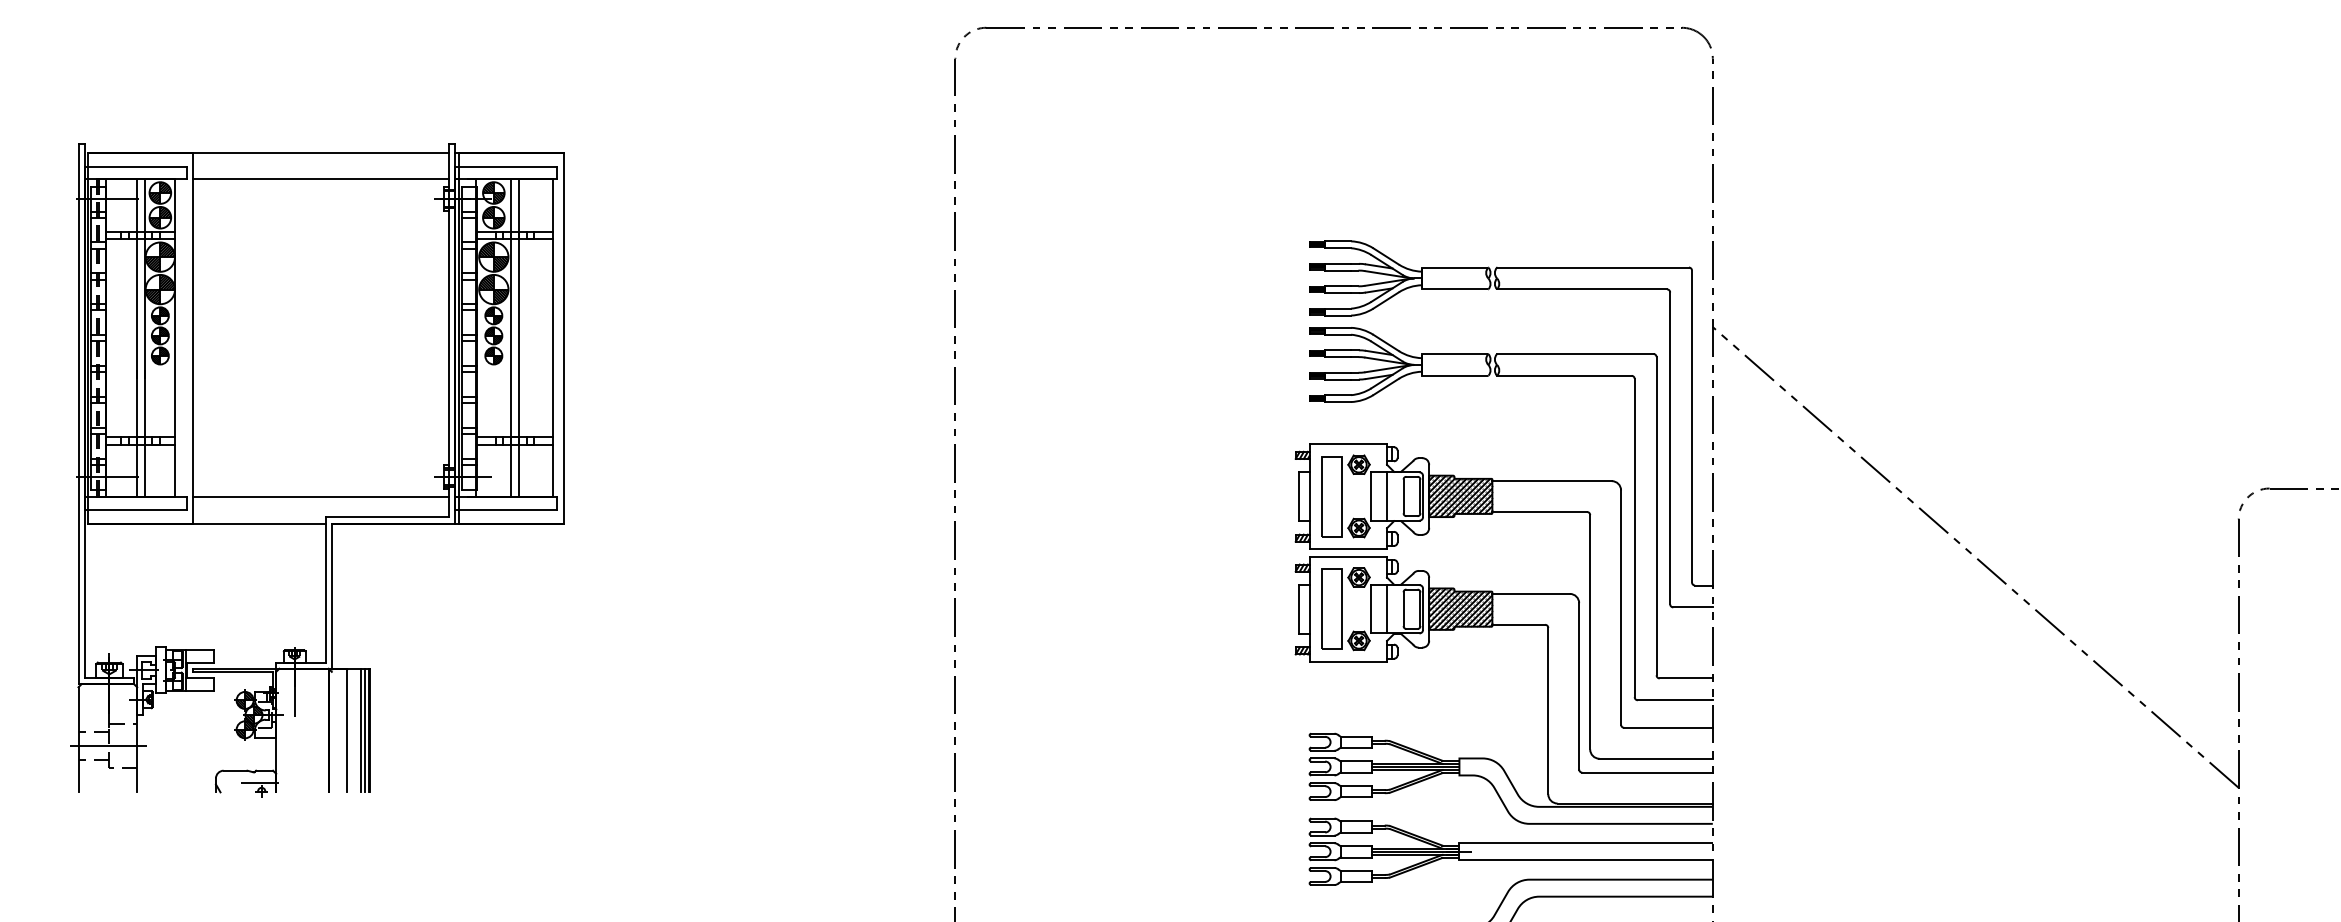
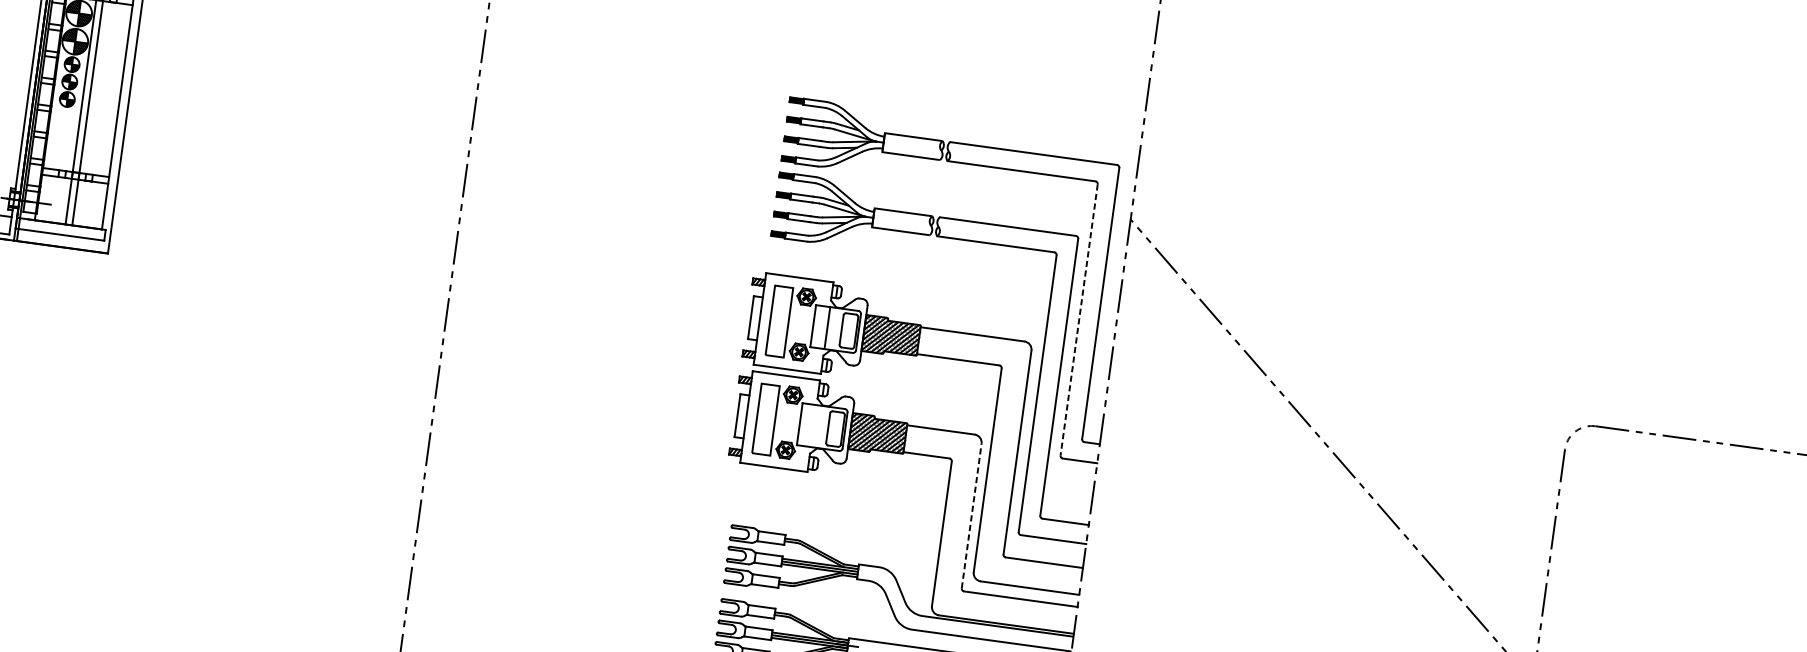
line: (1670, 448) -> (1079, 320), solid -> dashed
line: (1387, 609) -> (814, 426), removed
line: (1579, 685) -> (972, 515), solid -> dashed

